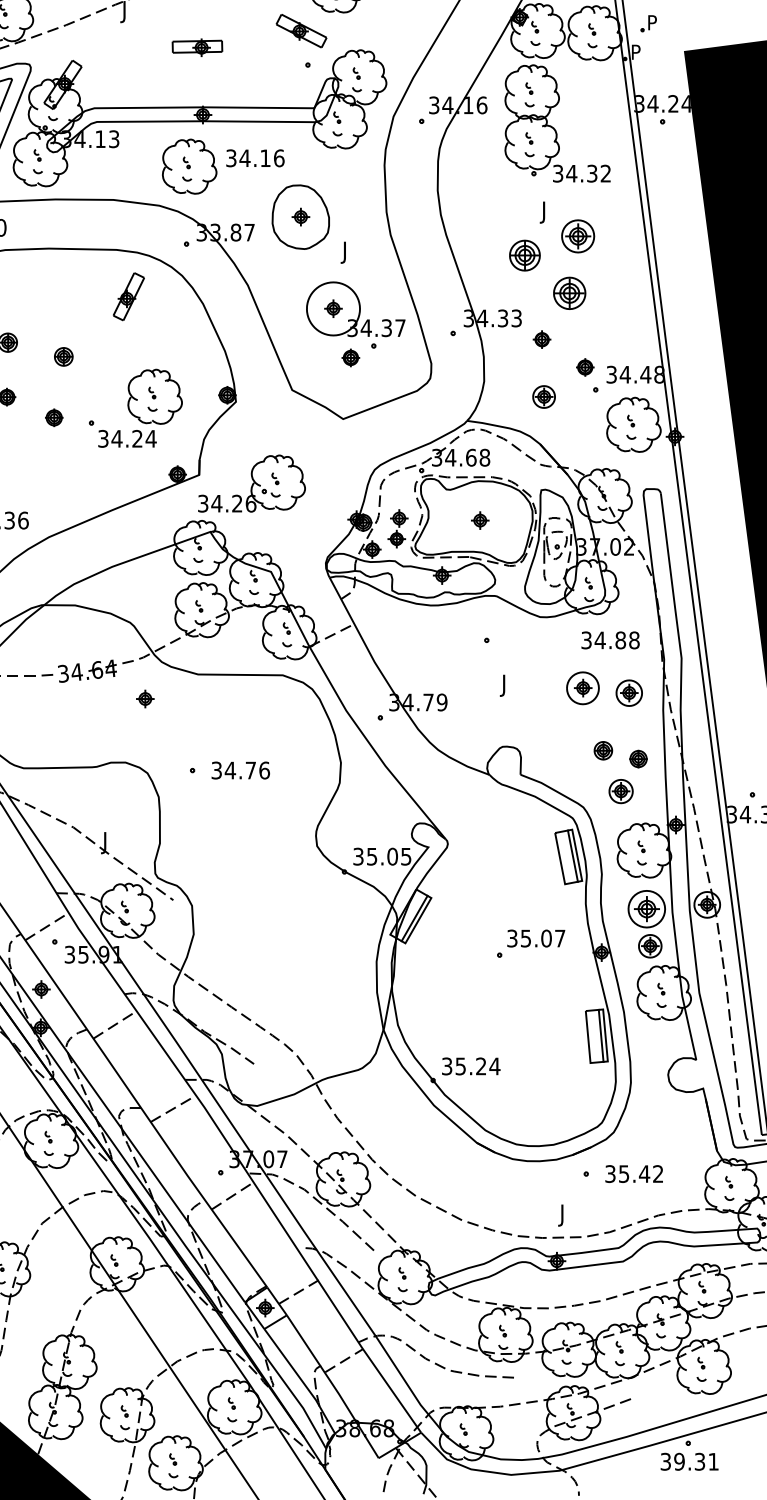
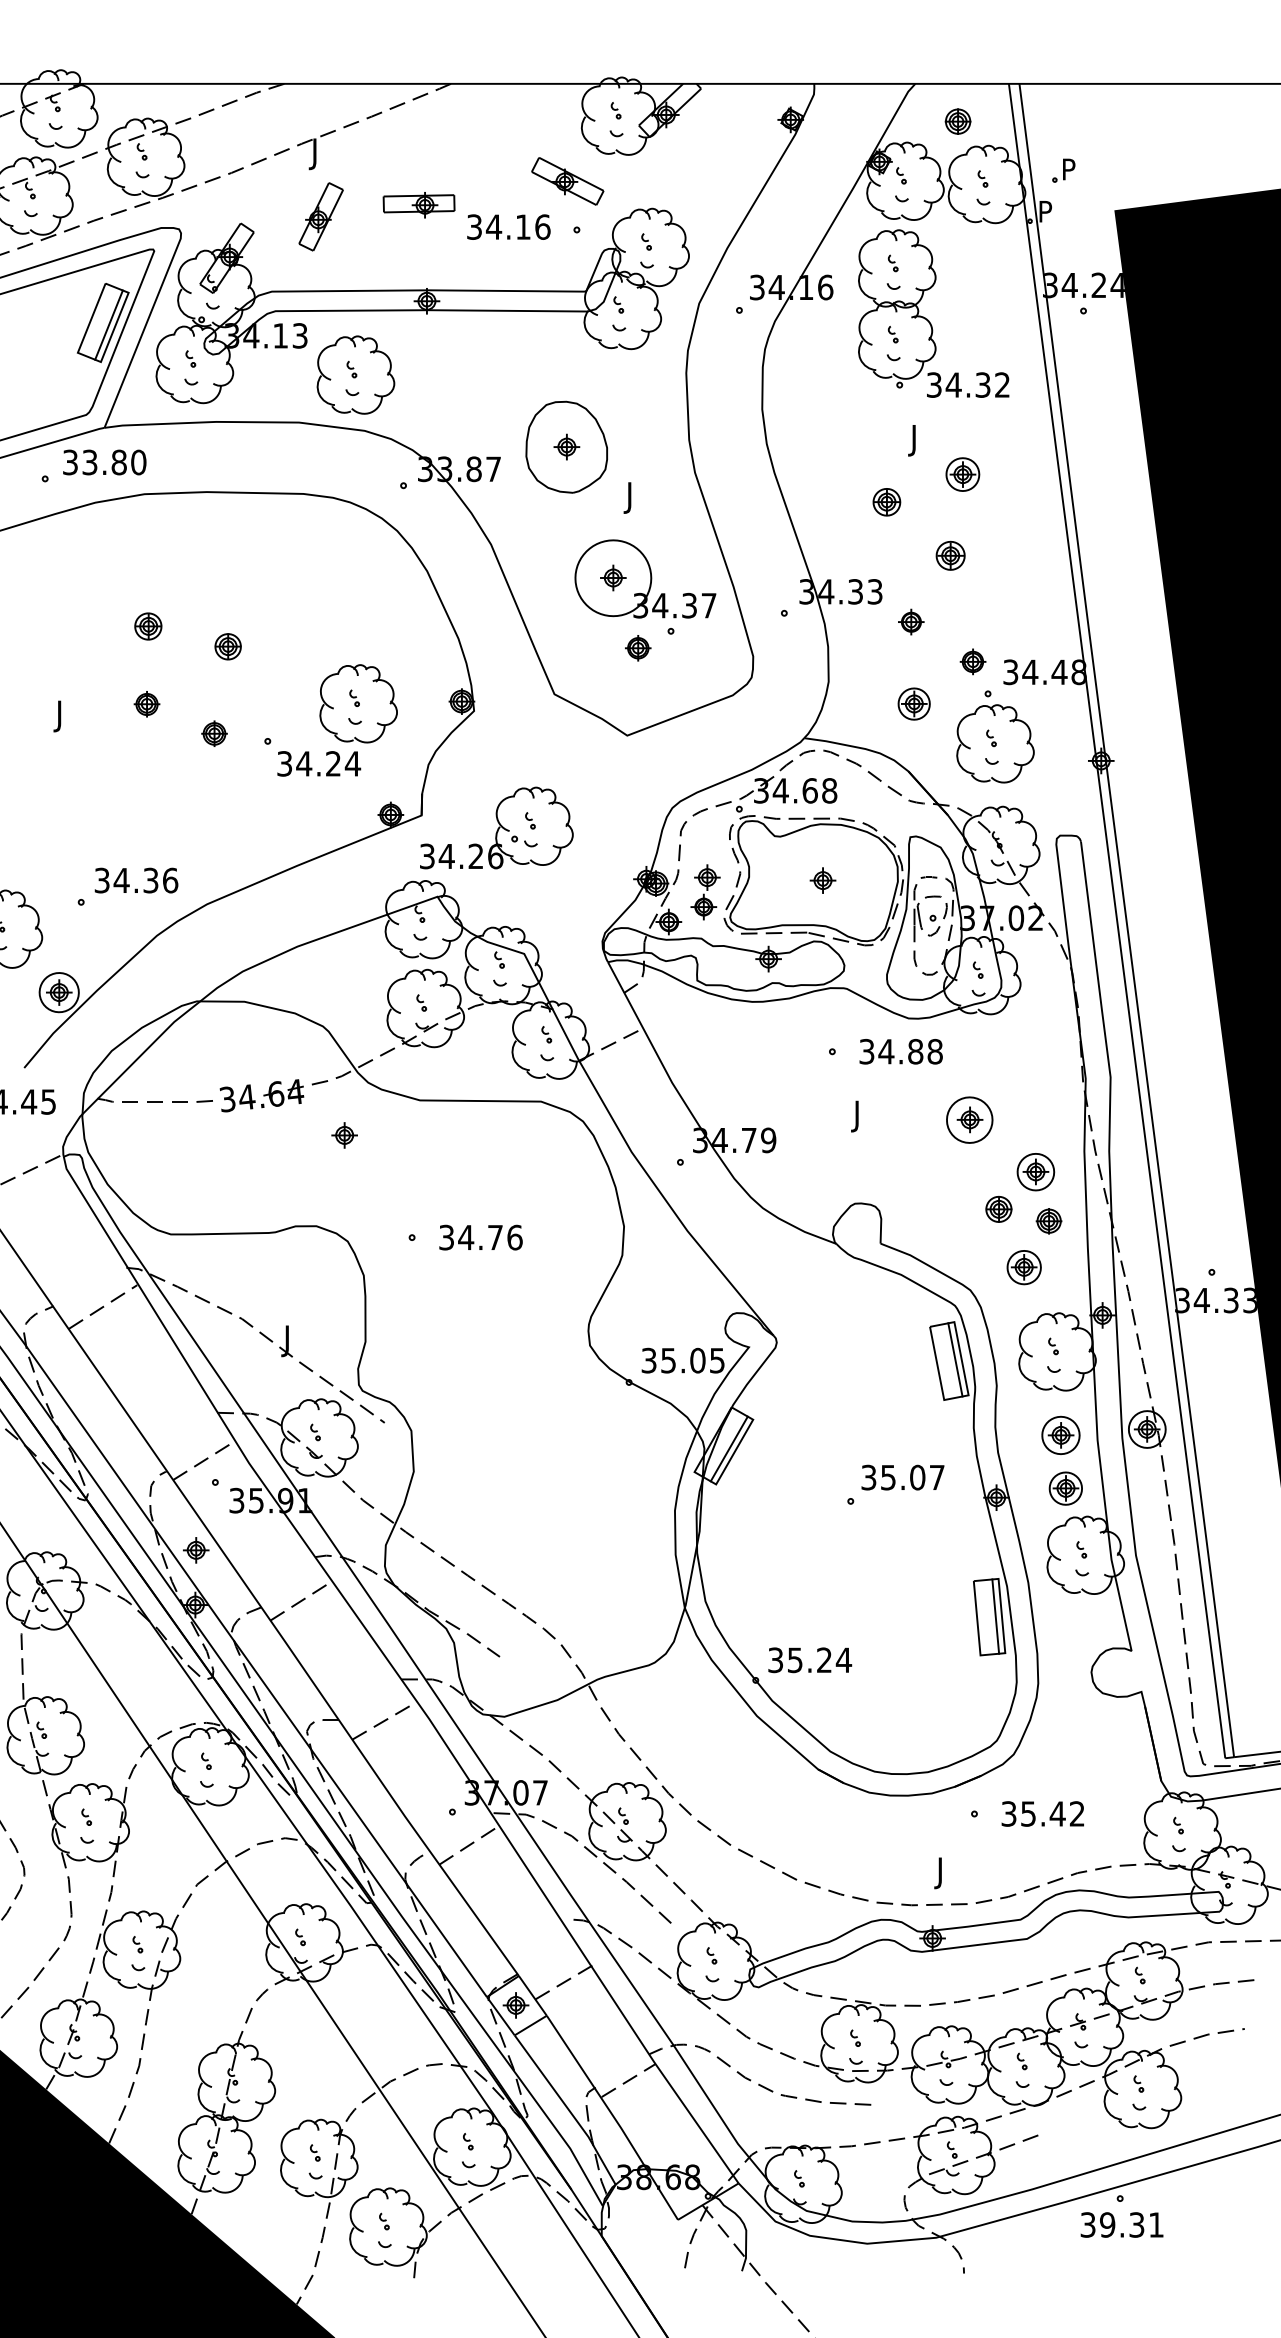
text: (255, 157) -> (508, 226), moved
part: (189, 166) -> (355, 374), moved
part: (577, 236) -> (962, 474), size x0.71
part: (524, 255) -> (886, 502), size x0.62
part: (569, 292) -> (950, 555), size x0.62
part: (128, 296) -> (320, 216), moved
part: (633, 424) -> (995, 743), moved
text: (610, 640) -> (900, 1051), moved
part: (629, 693) -> (1035, 1172), moved
part: (646, 908) -> (1060, 1434), size x0.71

